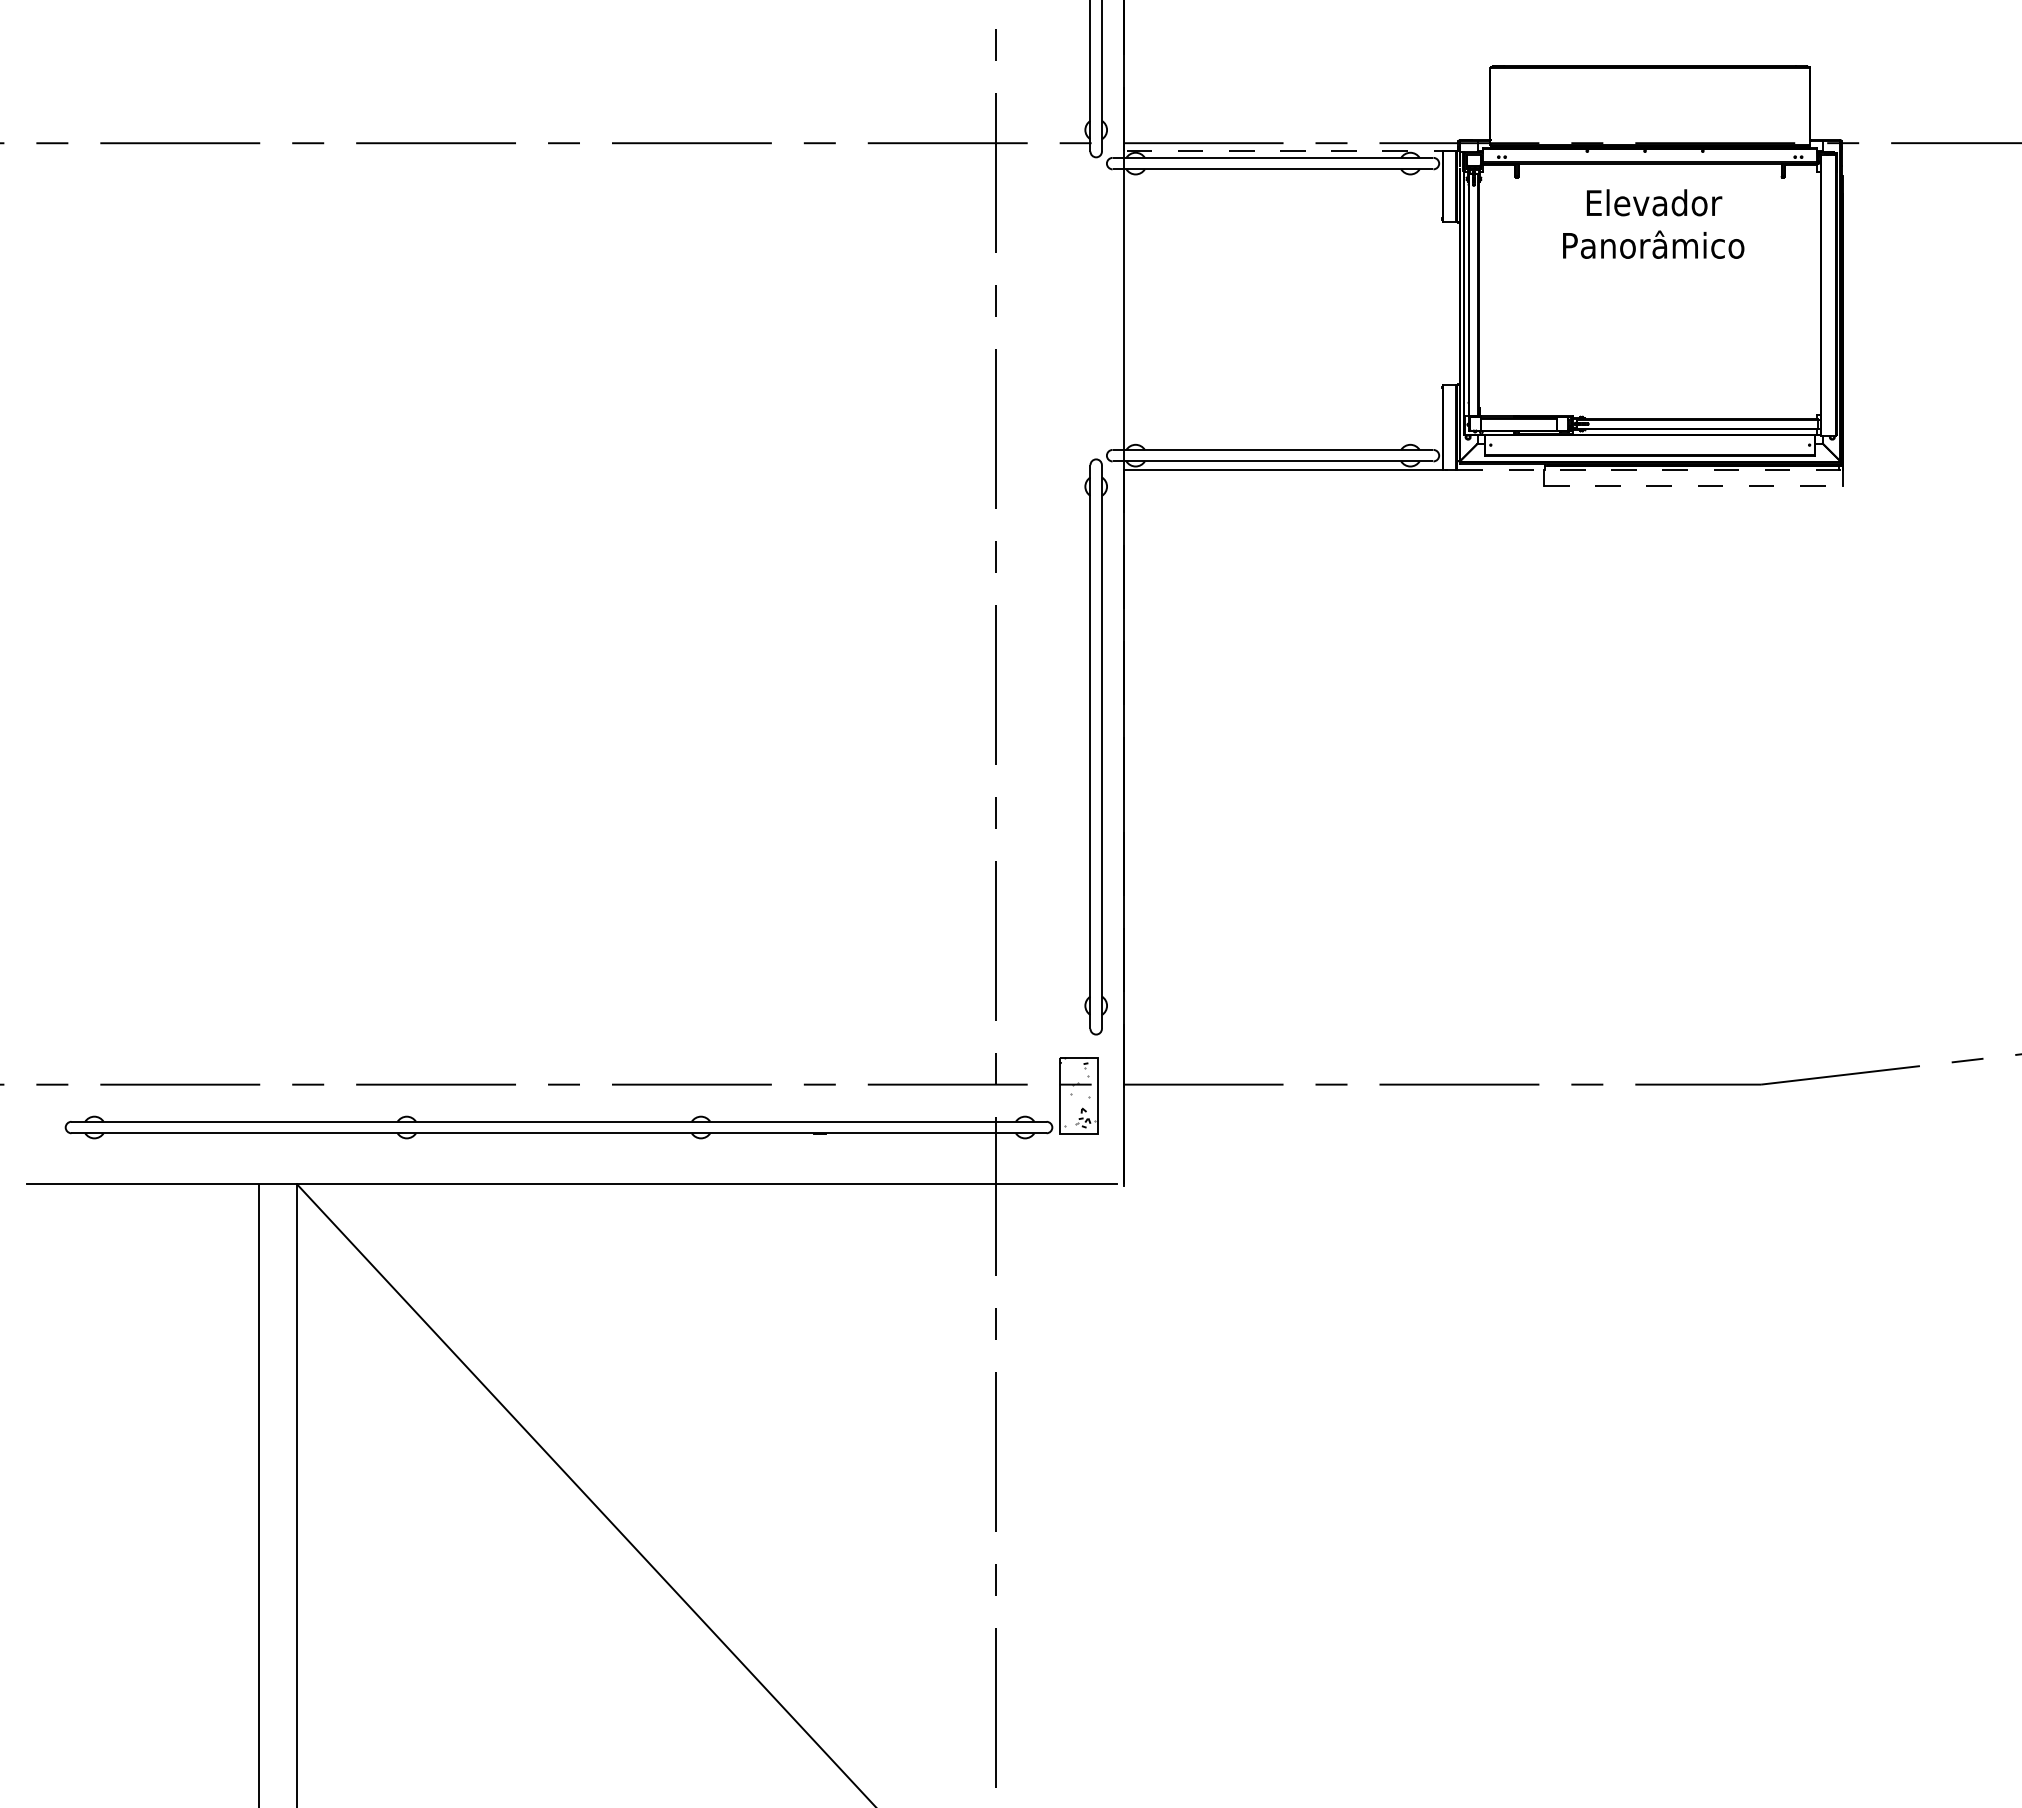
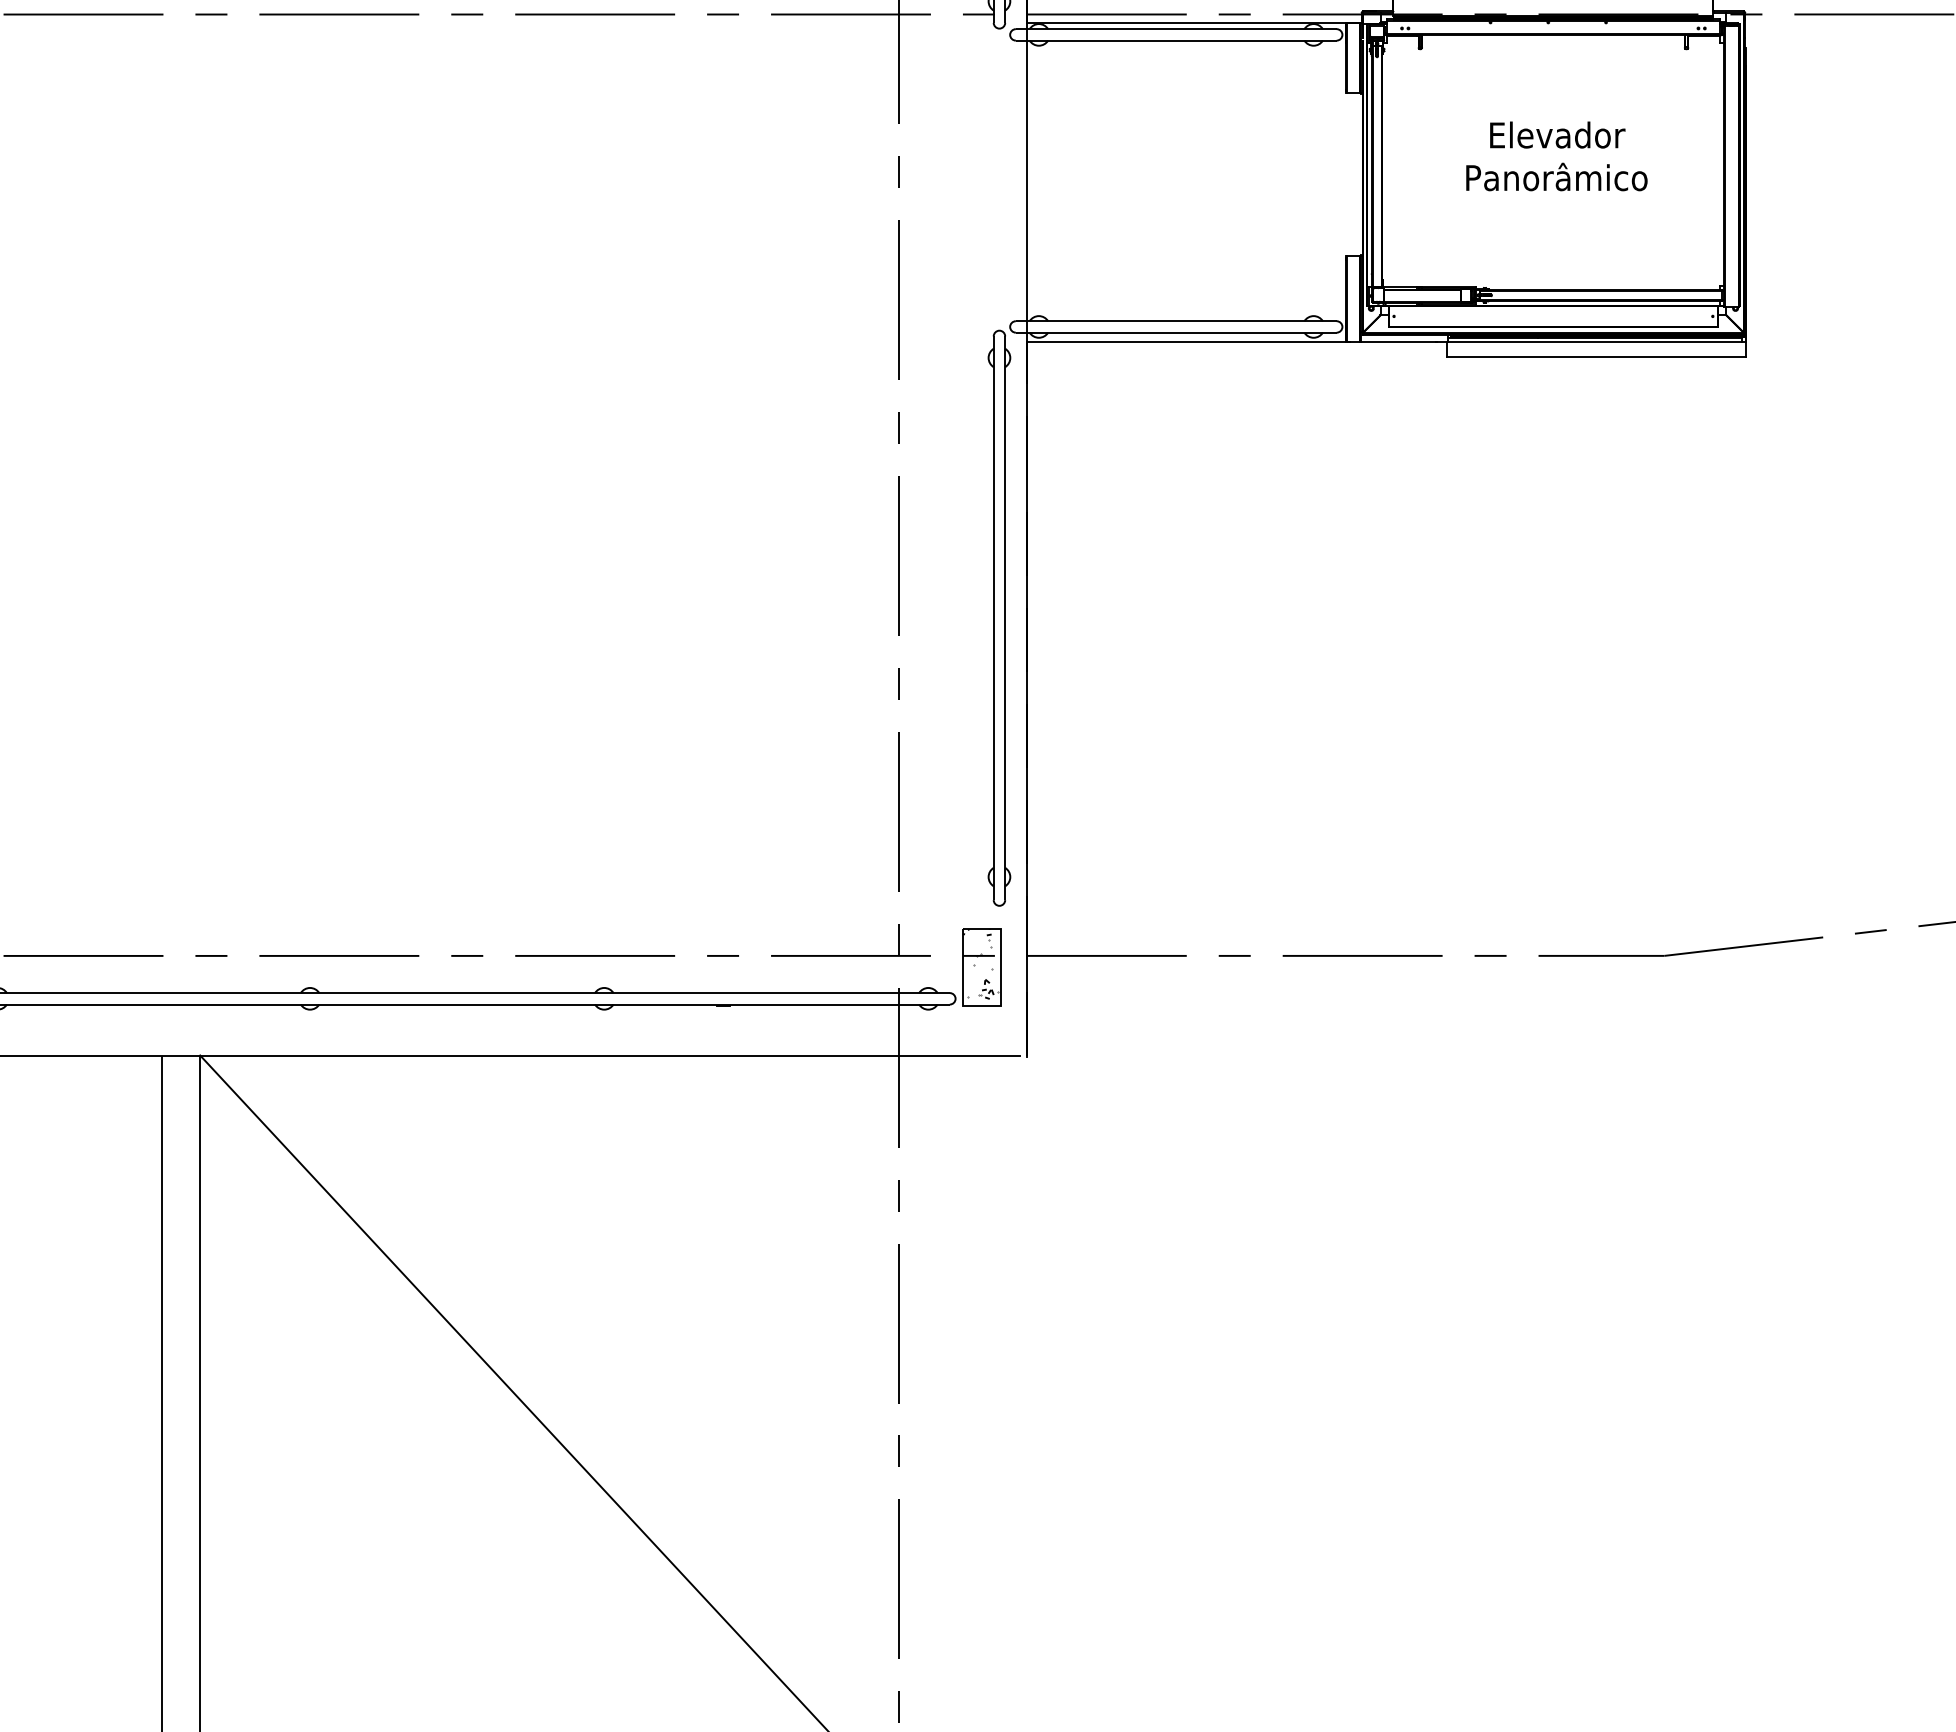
line: (1291, 151) -> (1194, 22), dashed -> solid
text: (1653, 223) -> (1556, 155), moved
line: (1650, 470) -> (1553, 341), dashed -> solid
line: (1693, 486) -> (1596, 357), dashed -> solid

